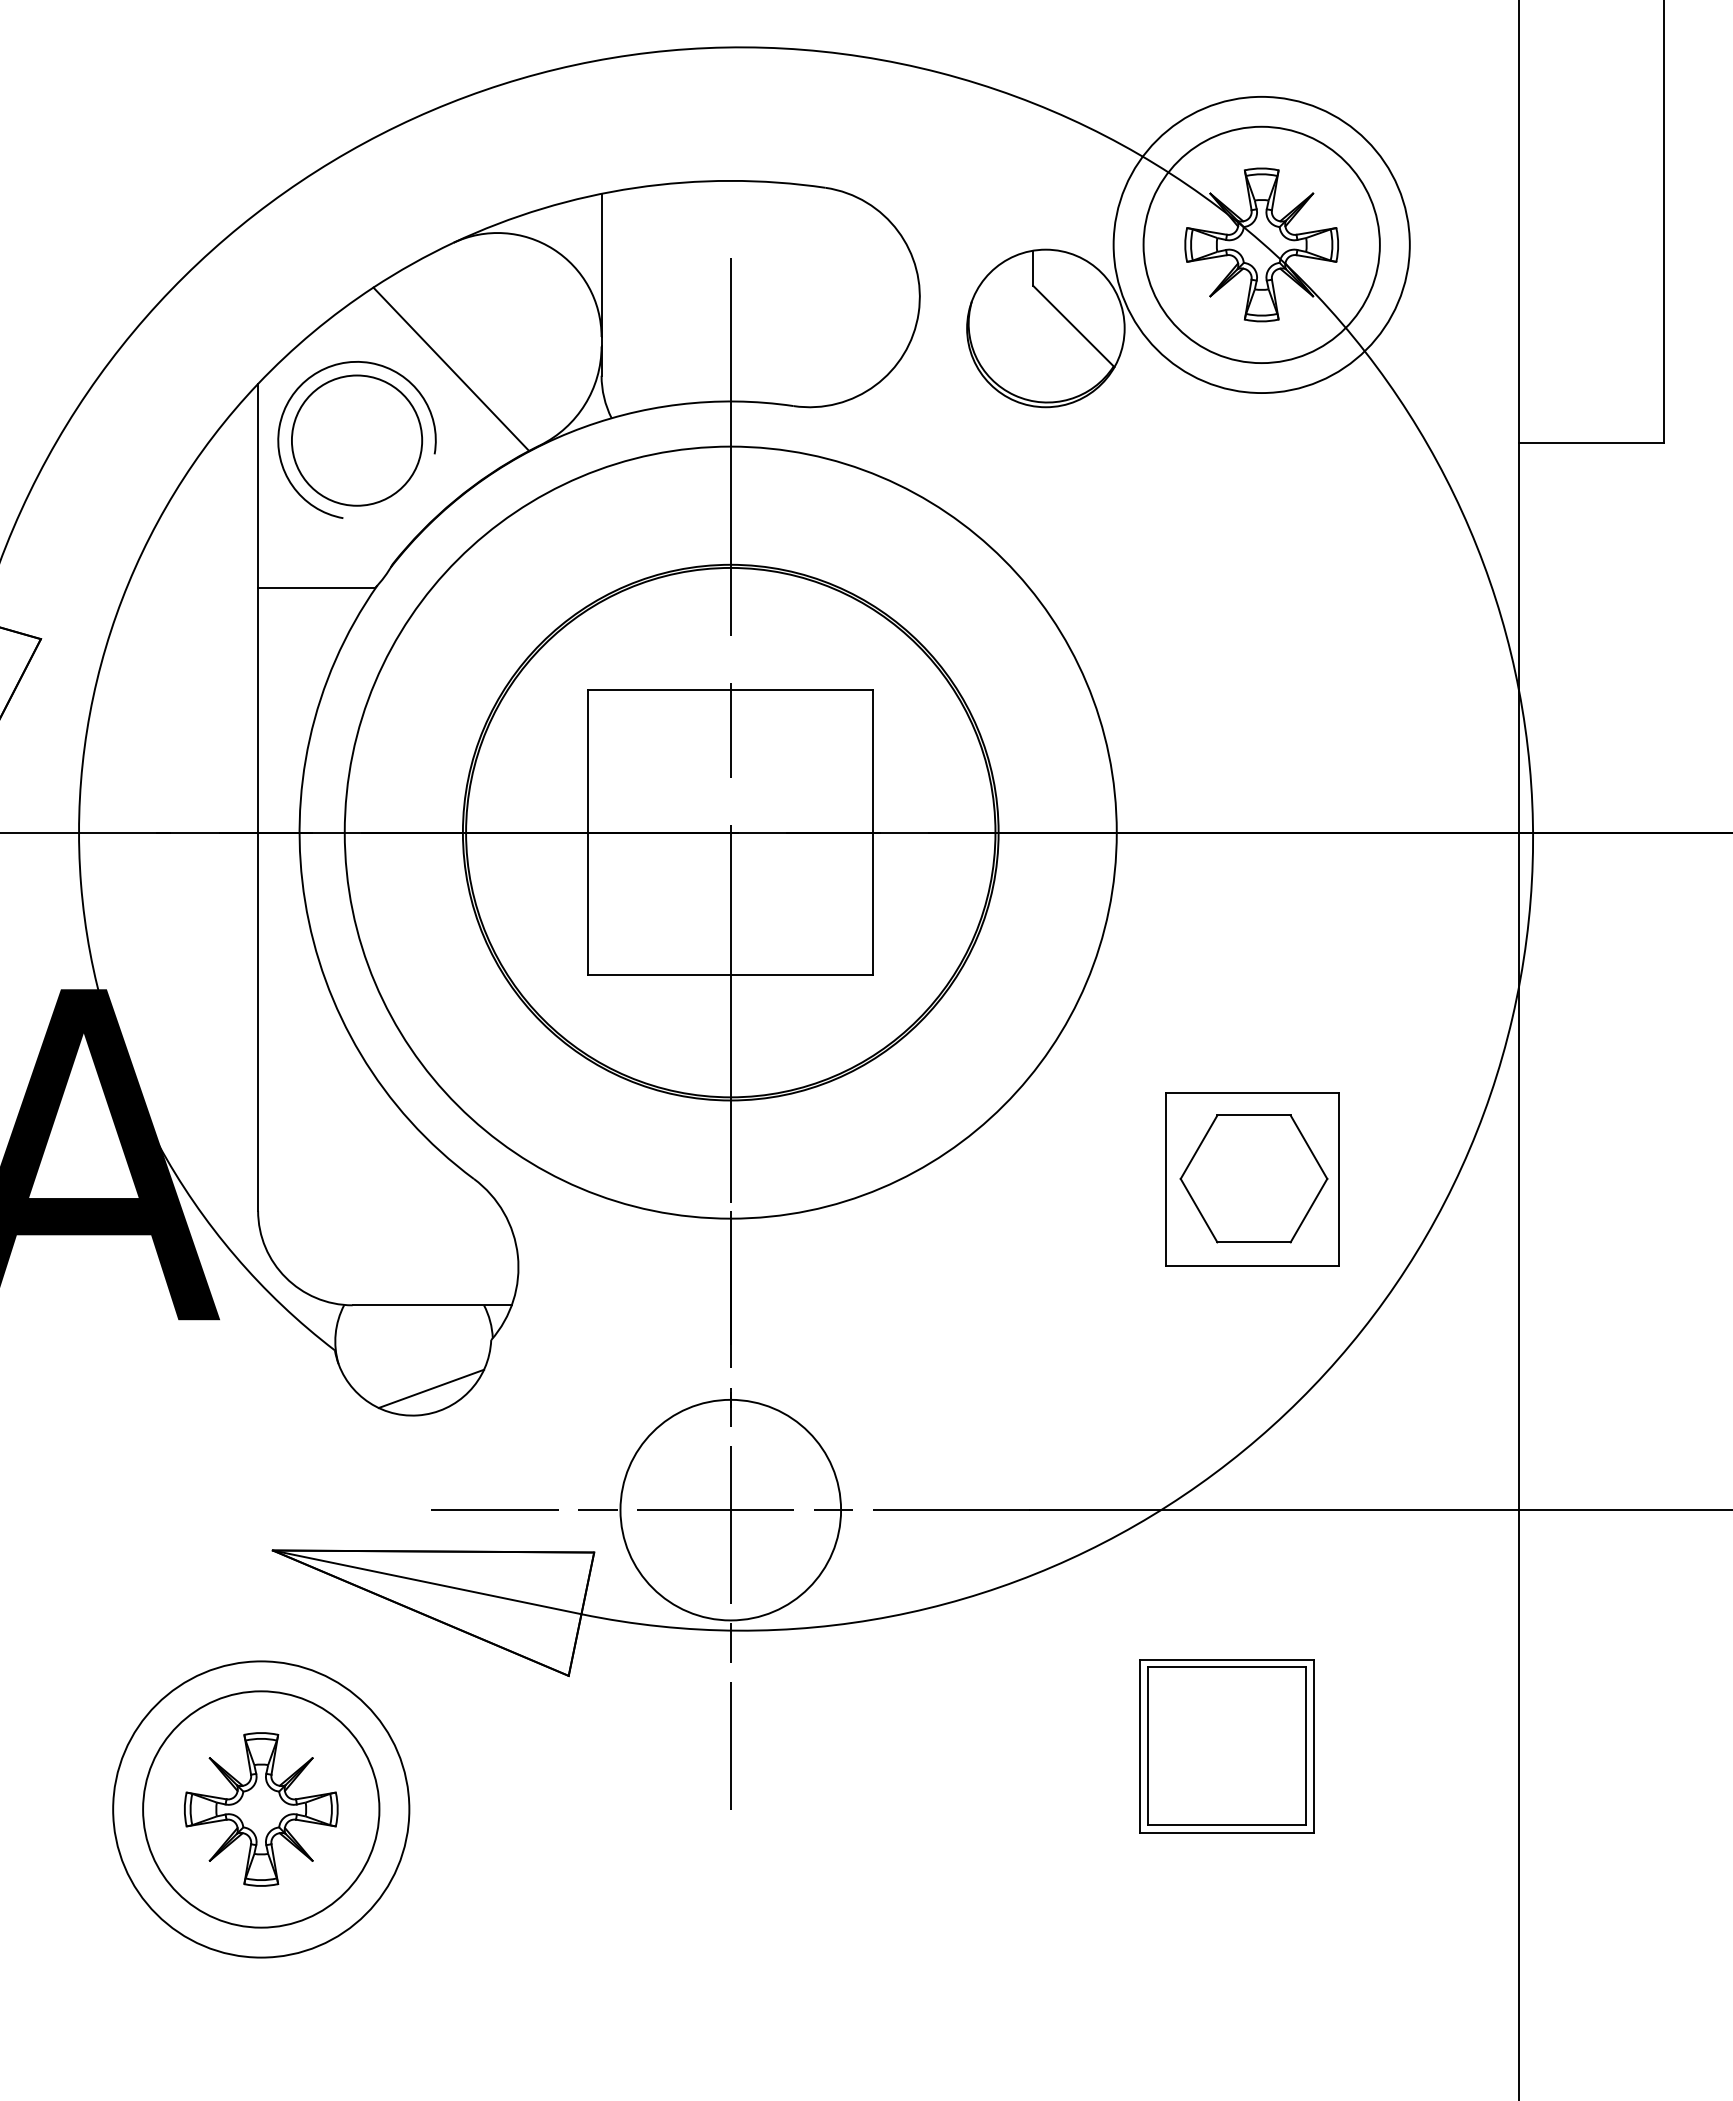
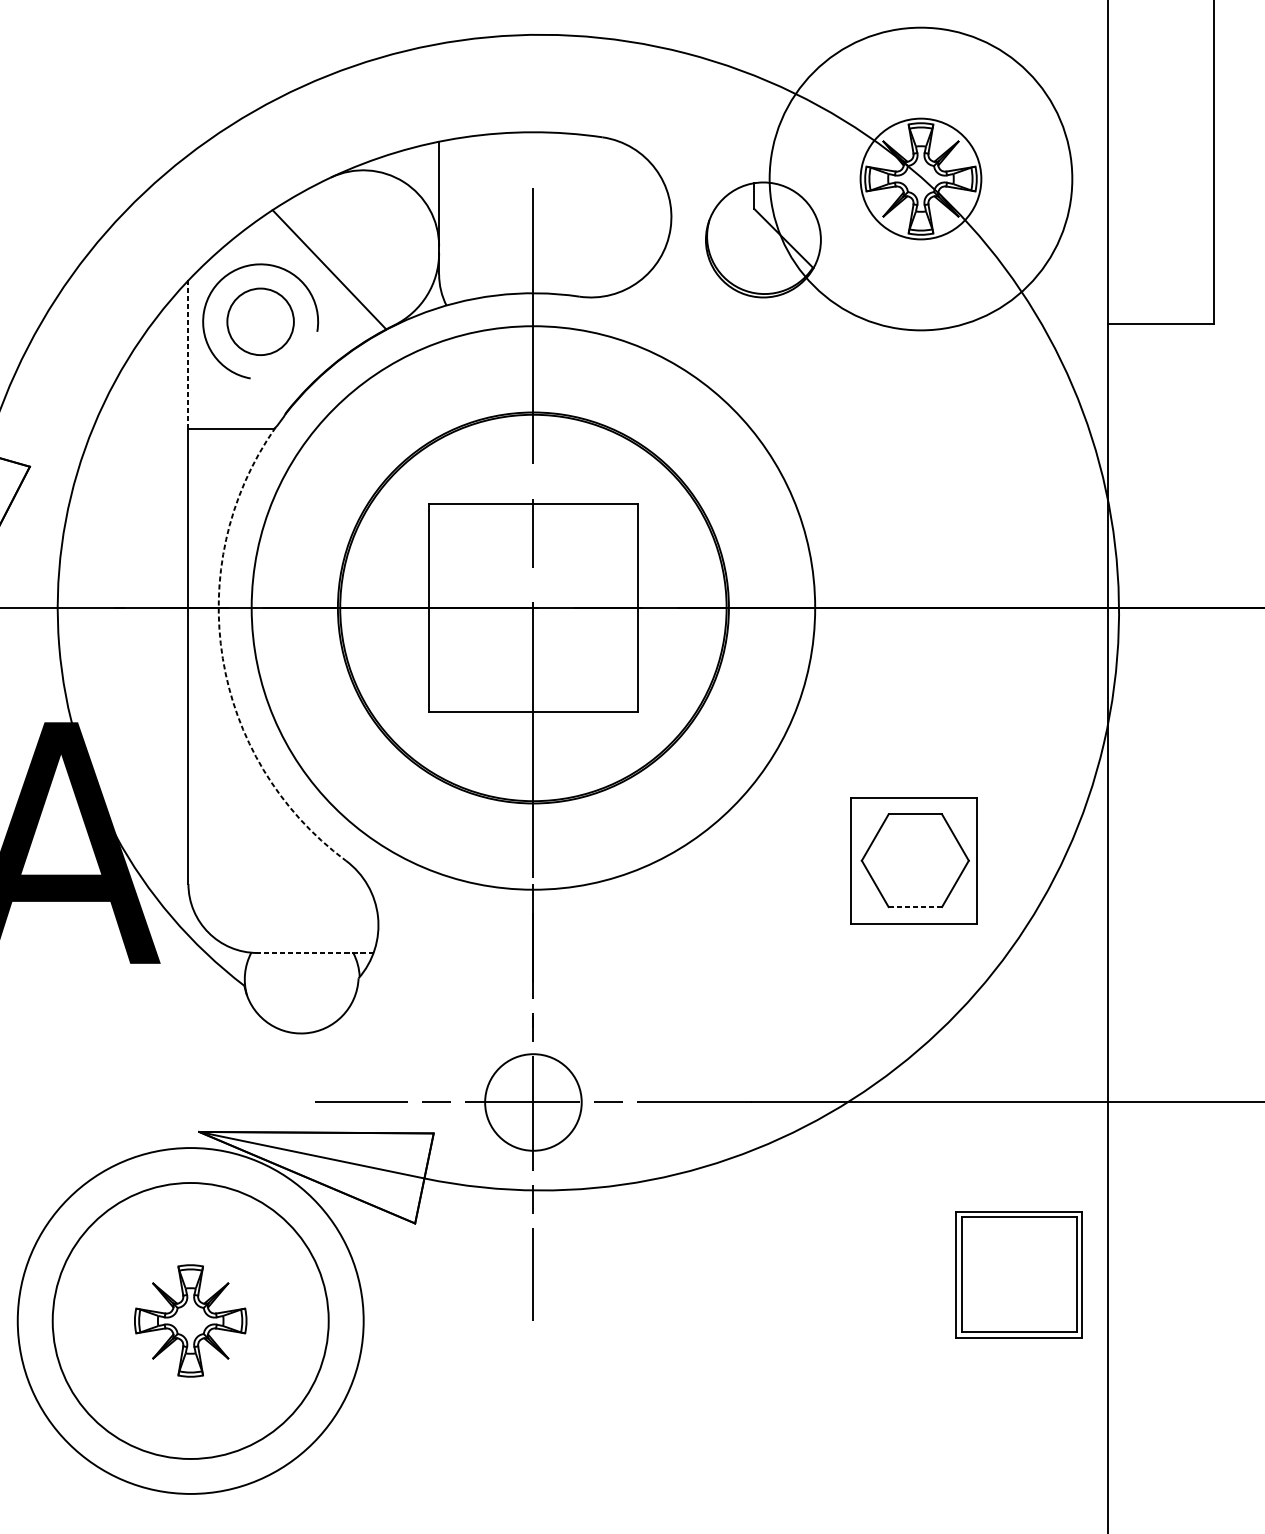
circle: (1261, 244) -> (920, 178), size x0.7
circle: (1261, 244) -> (920, 178), size x1.4
circle: (356, 440) -> (260, 321), size x0.7
line: (258, 485) -> (188, 354), solid -> dashed
arc: (305, 901) -> (223, 658), solid -> dashed
line: (1254, 1242) -> (915, 907), solid -> dashed
line: (432, 1305) -> (315, 953), solid -> dashed
line: (431, 1388) -> (314, 1013), removed
circle: (730, 1509) -> (533, 1102), size x0.6
part: (1226, 1746) -> (1018, 1275), moved
circle: (261, 1809) -> (190, 1320), size x1.6
circle: (261, 1809) -> (190, 1320), size x1.6

